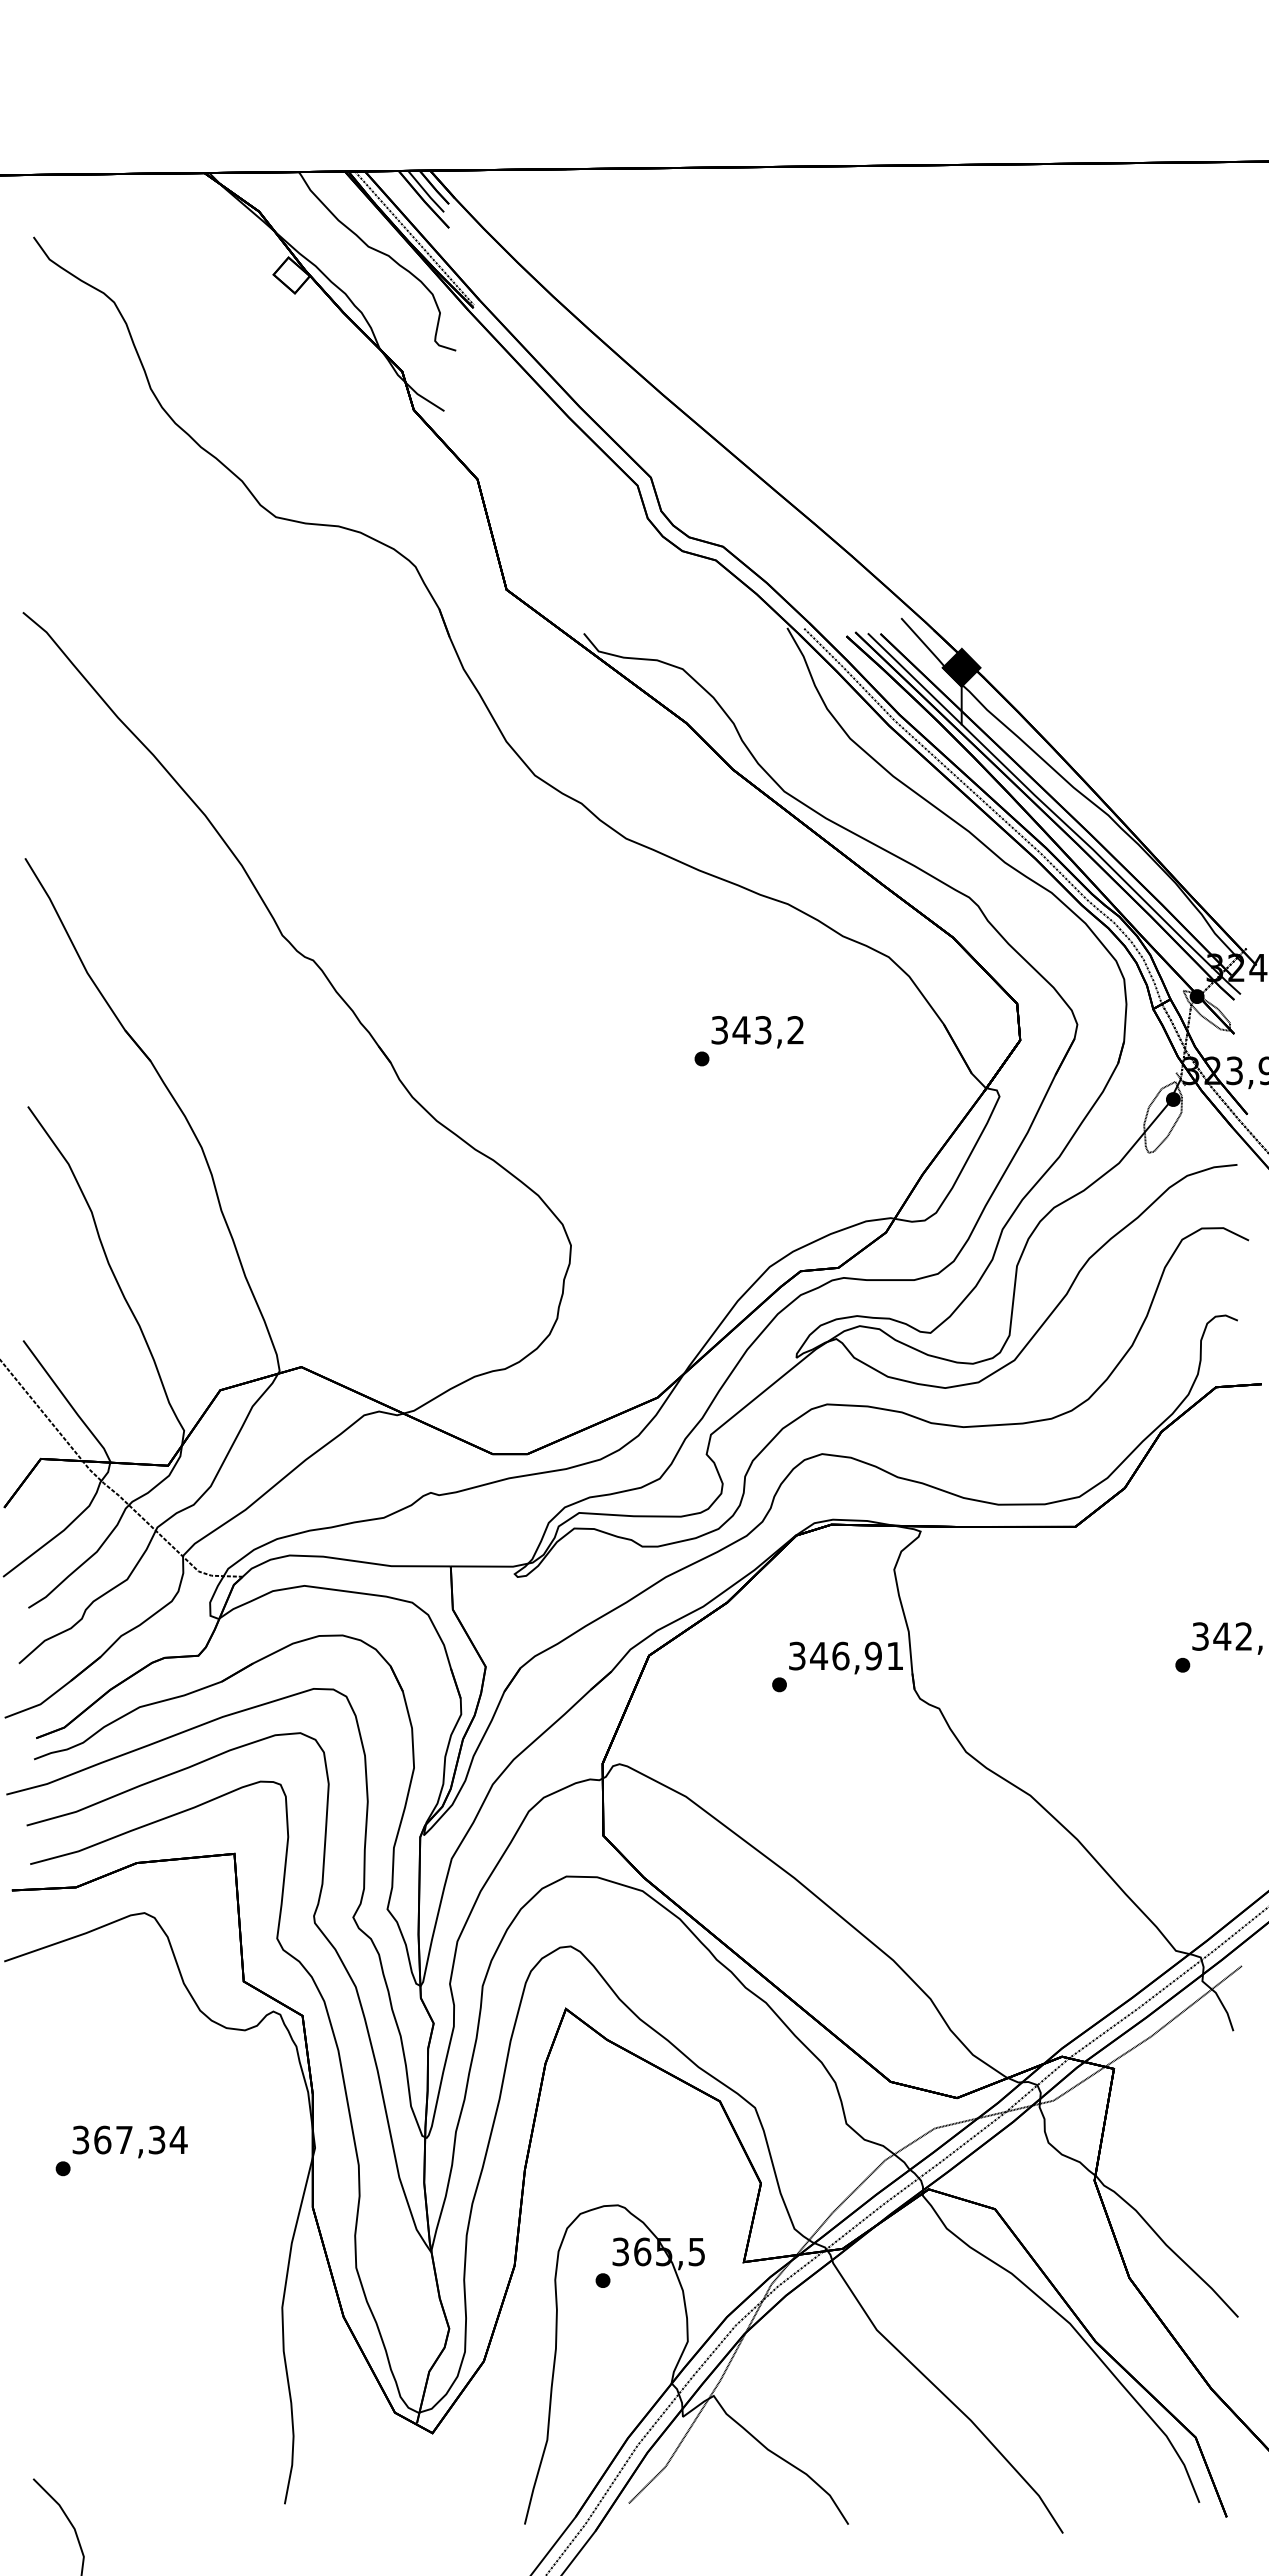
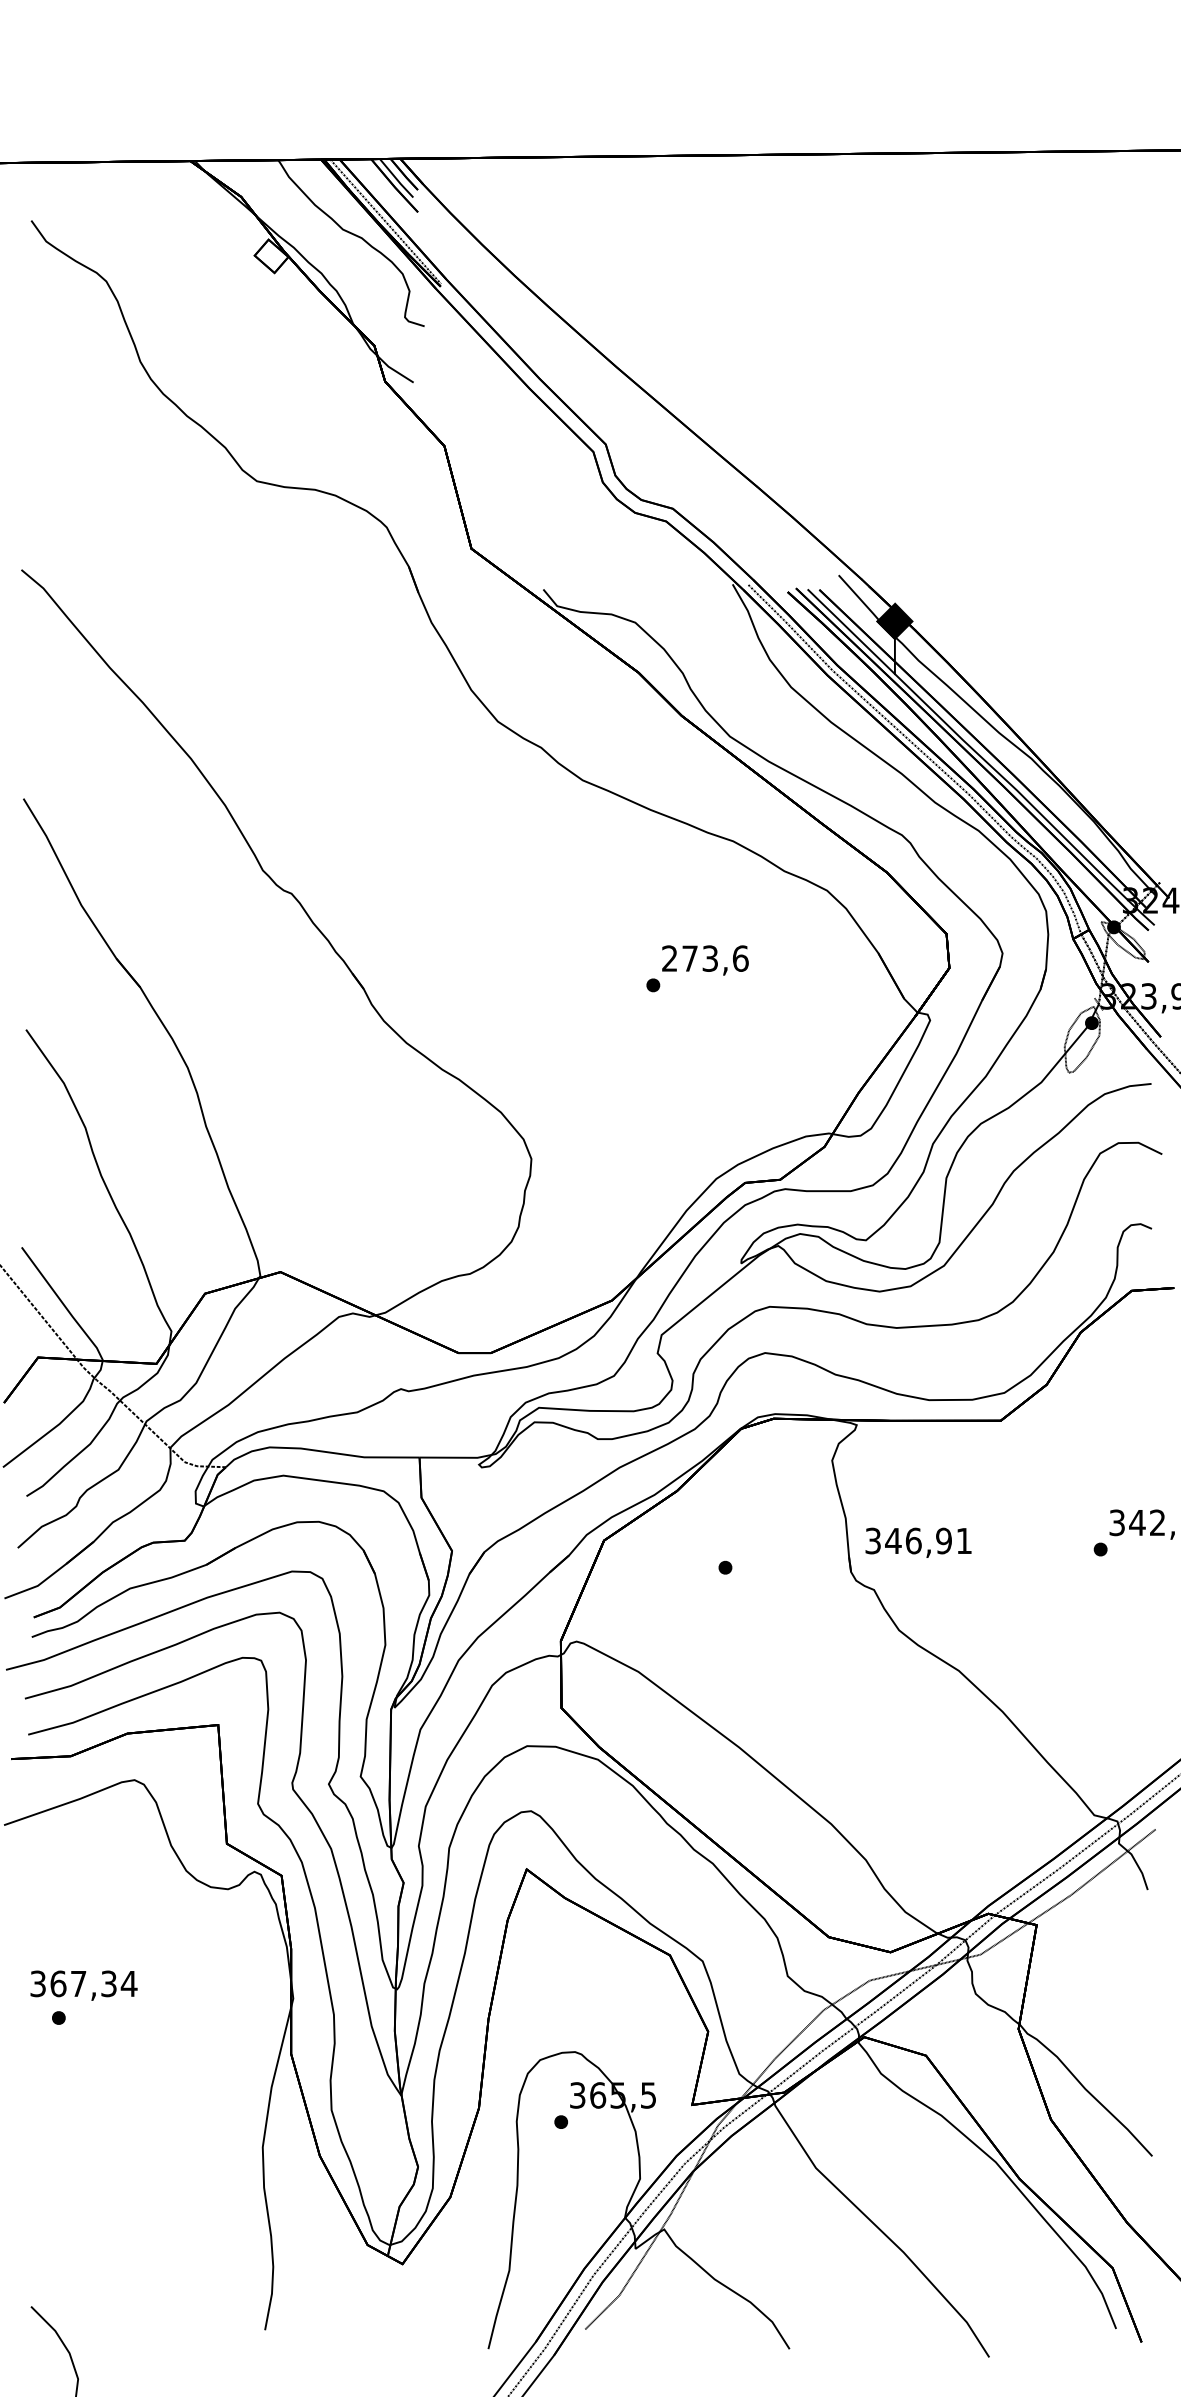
text: (757, 1030) -> (704, 958), 343,2 -> 273,6
text: (845, 1657) -> (918, 1542), moved
text: (129, 2141) -> (83, 1985), moved

